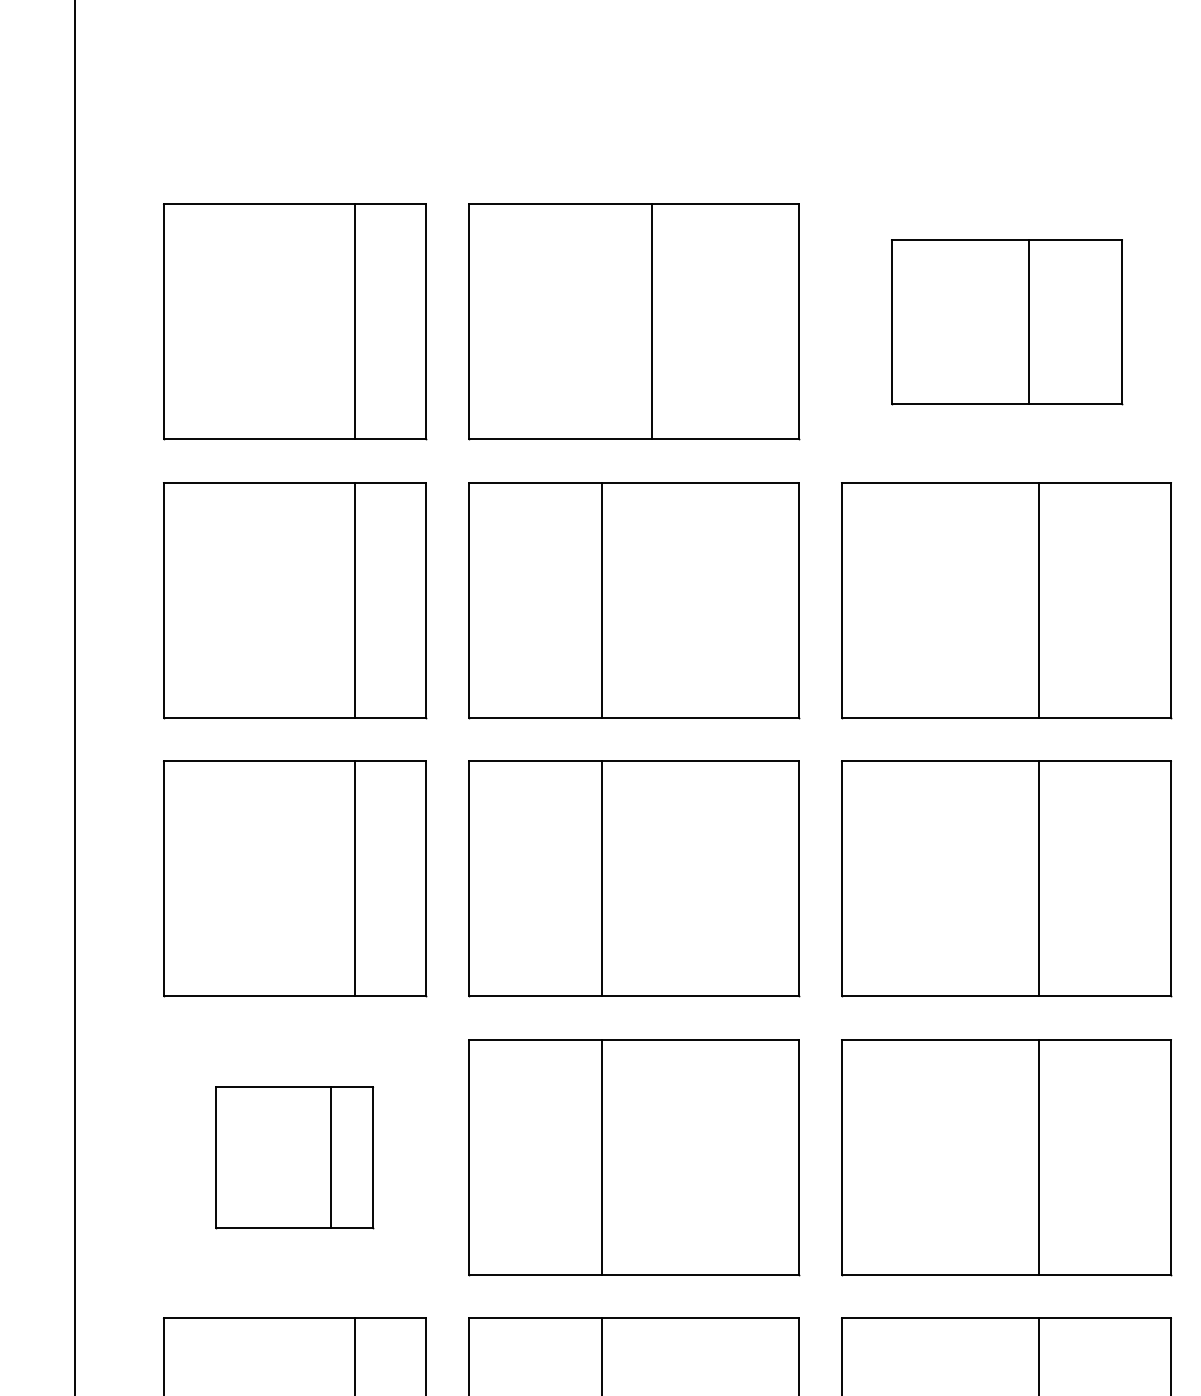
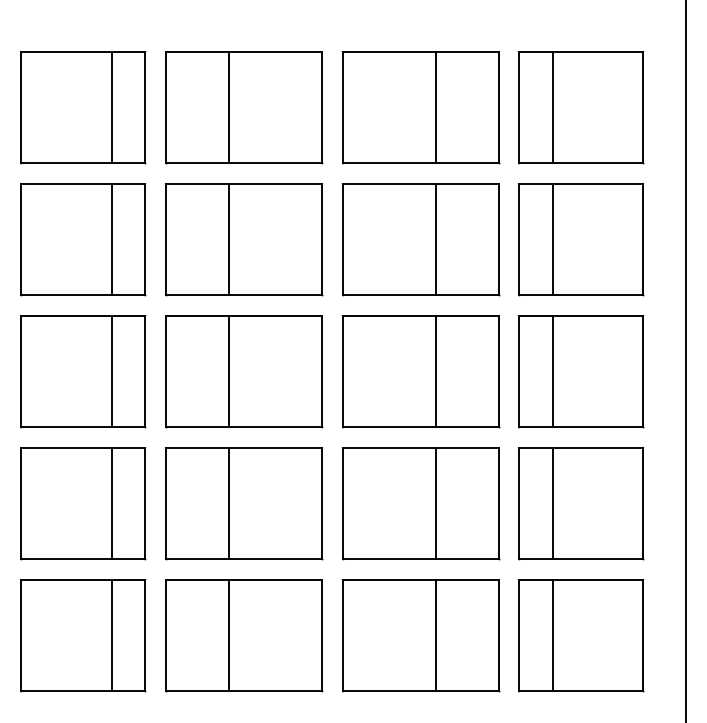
line: (651, 321) -> (228, 107), moved
part: (1008, 321) -> (421, 107), size x1.43
part: (294, 1157) -> (83, 503), size x1.67

